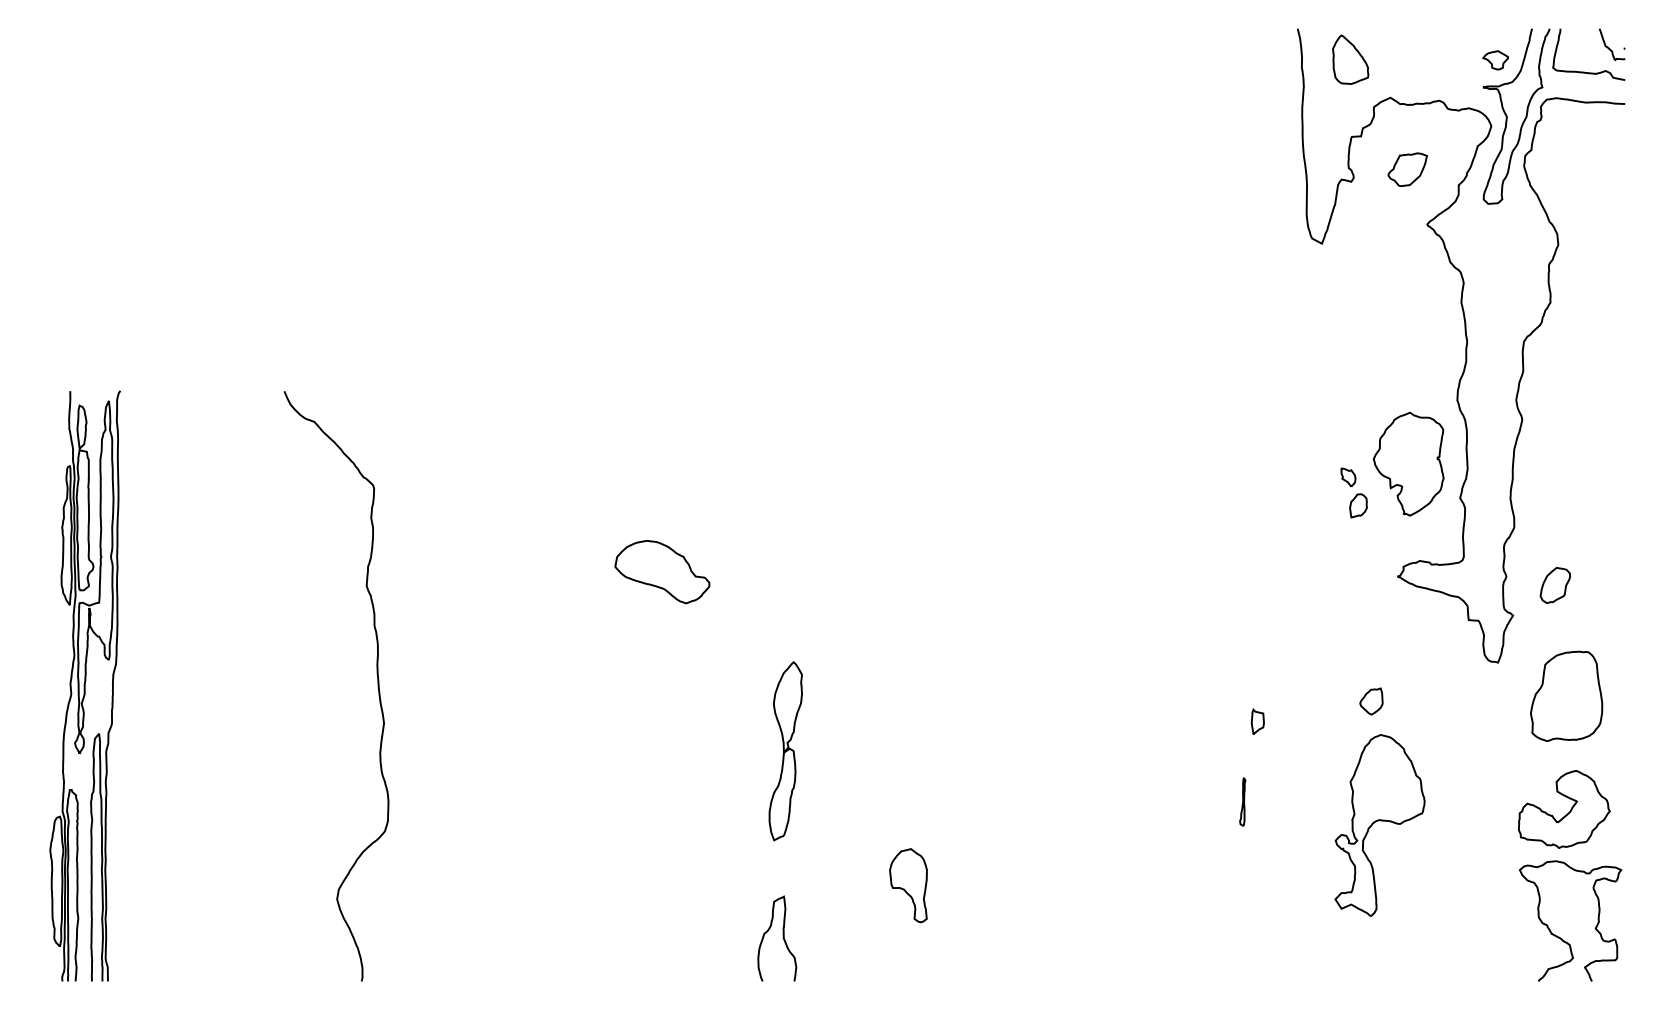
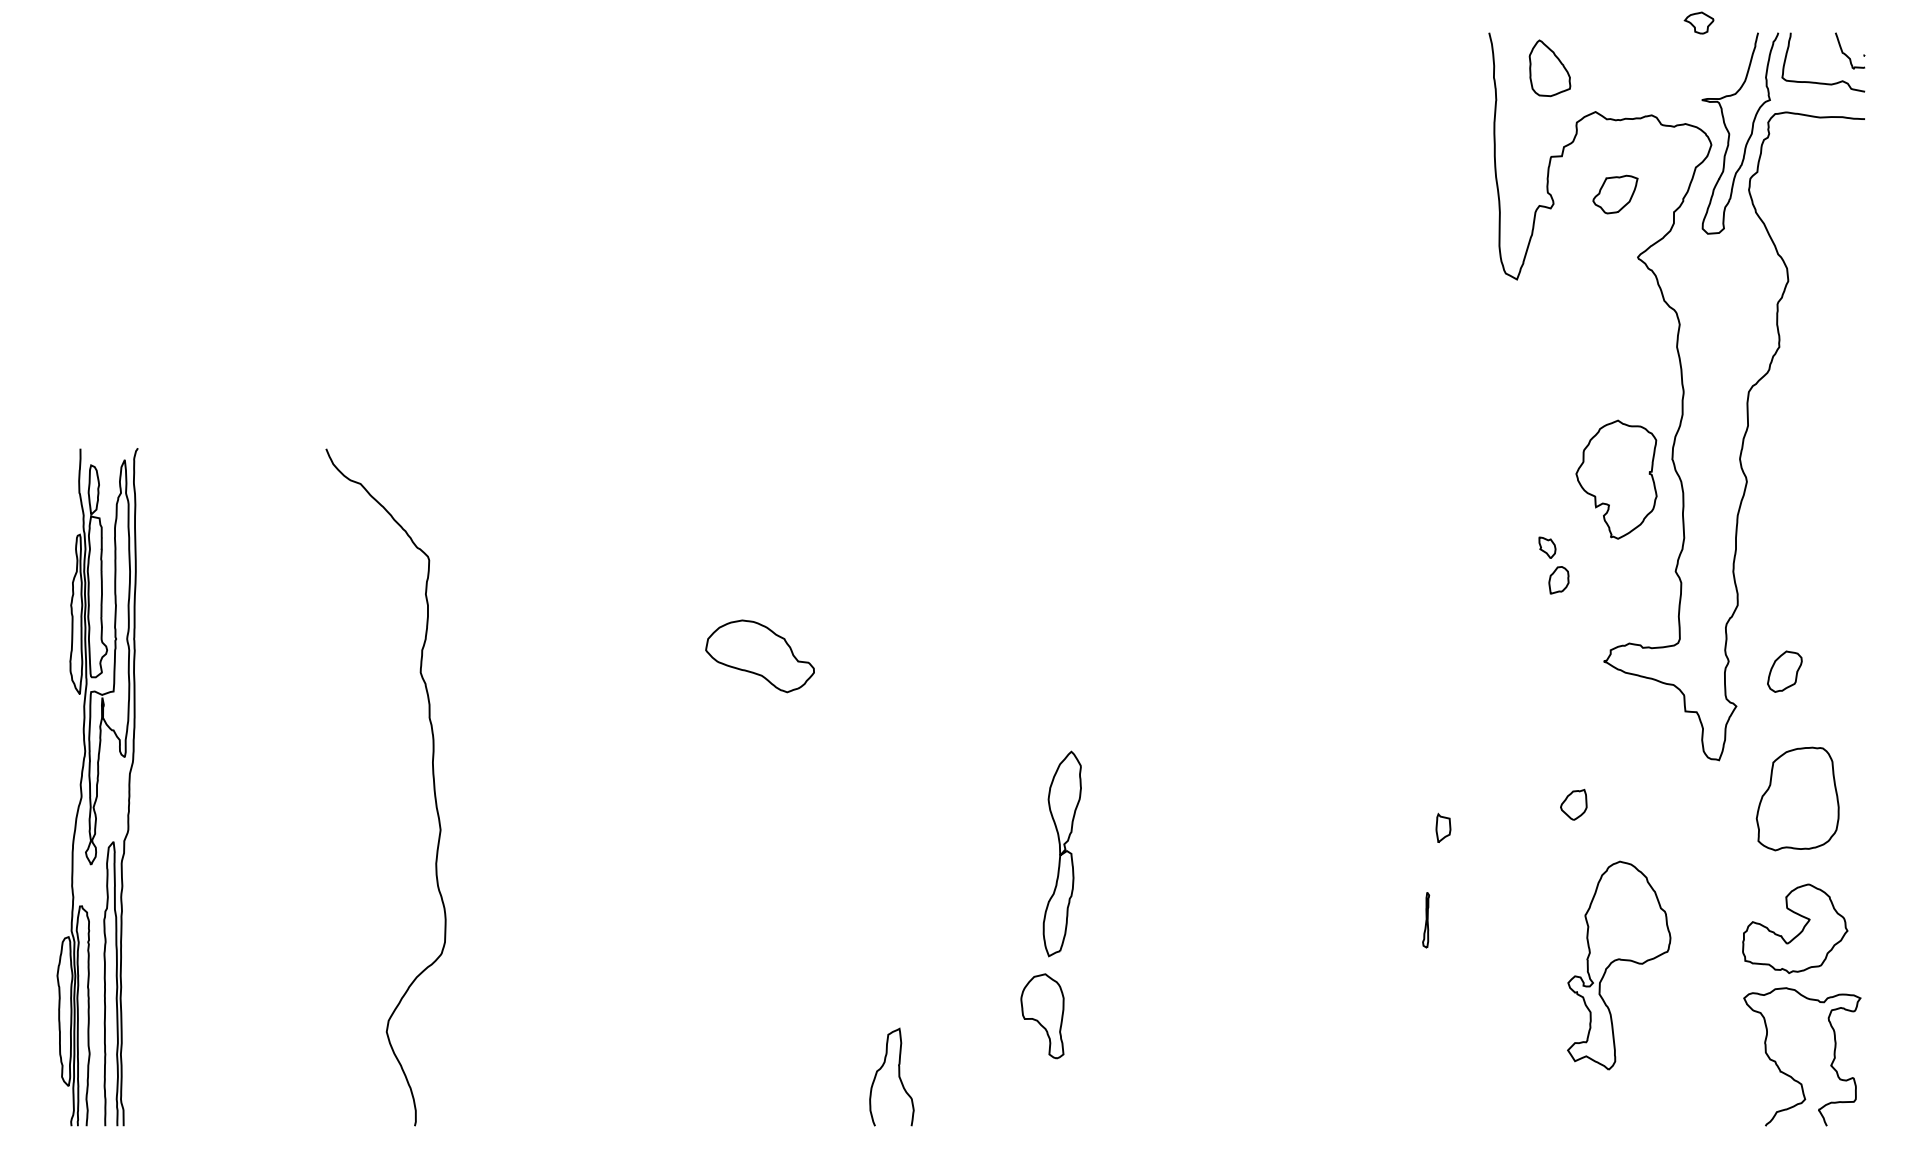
part: (1495, 60) -> (1698, 23), moved
part: (1408, 463) -> (1616, 478), moved
part: (785, 751) -> (1061, 854), moved
part: (1379, 825) -> (1618, 965), moved

